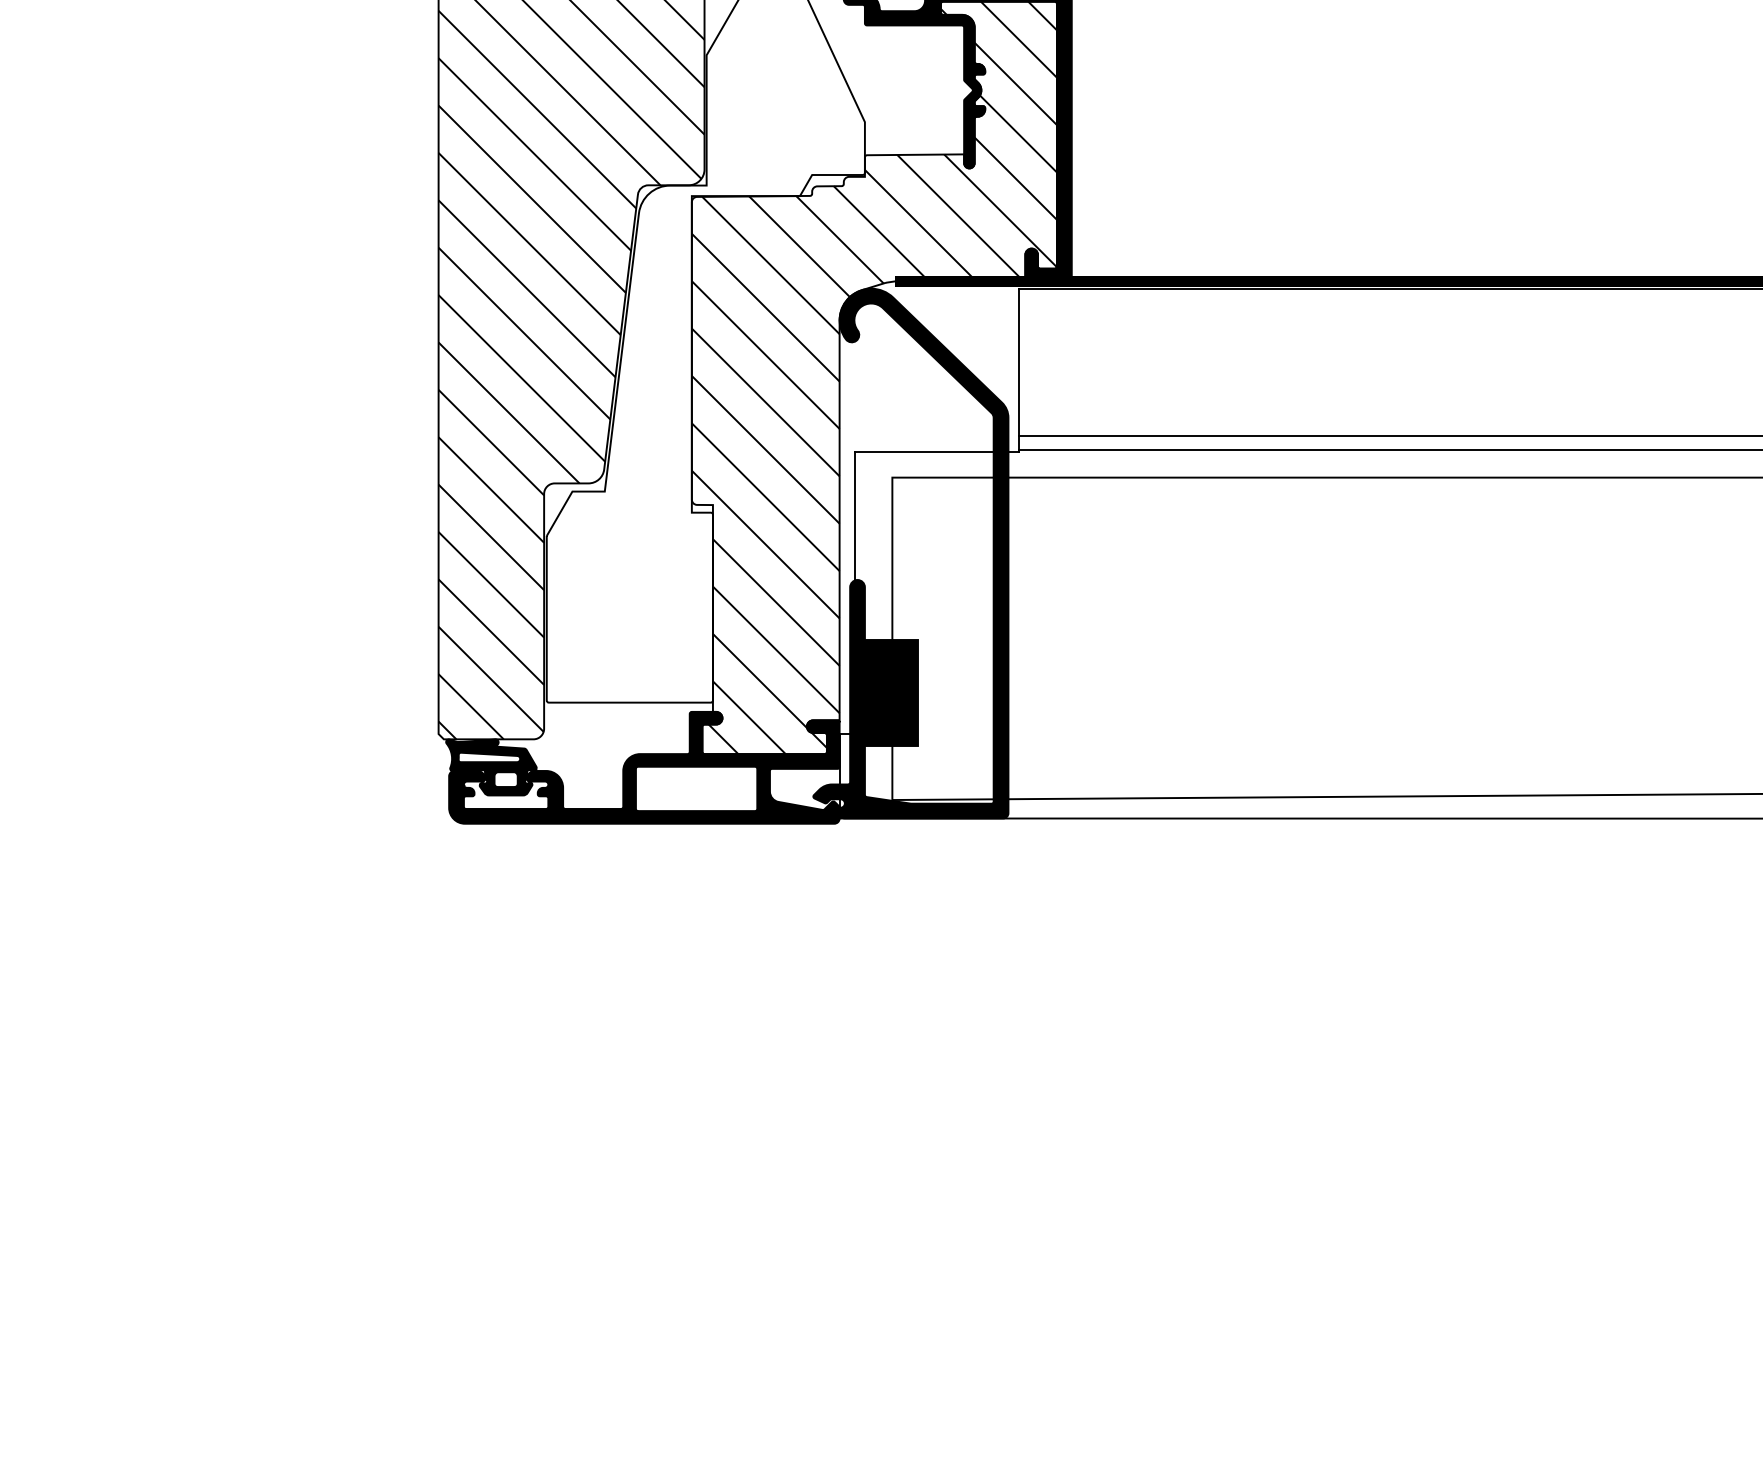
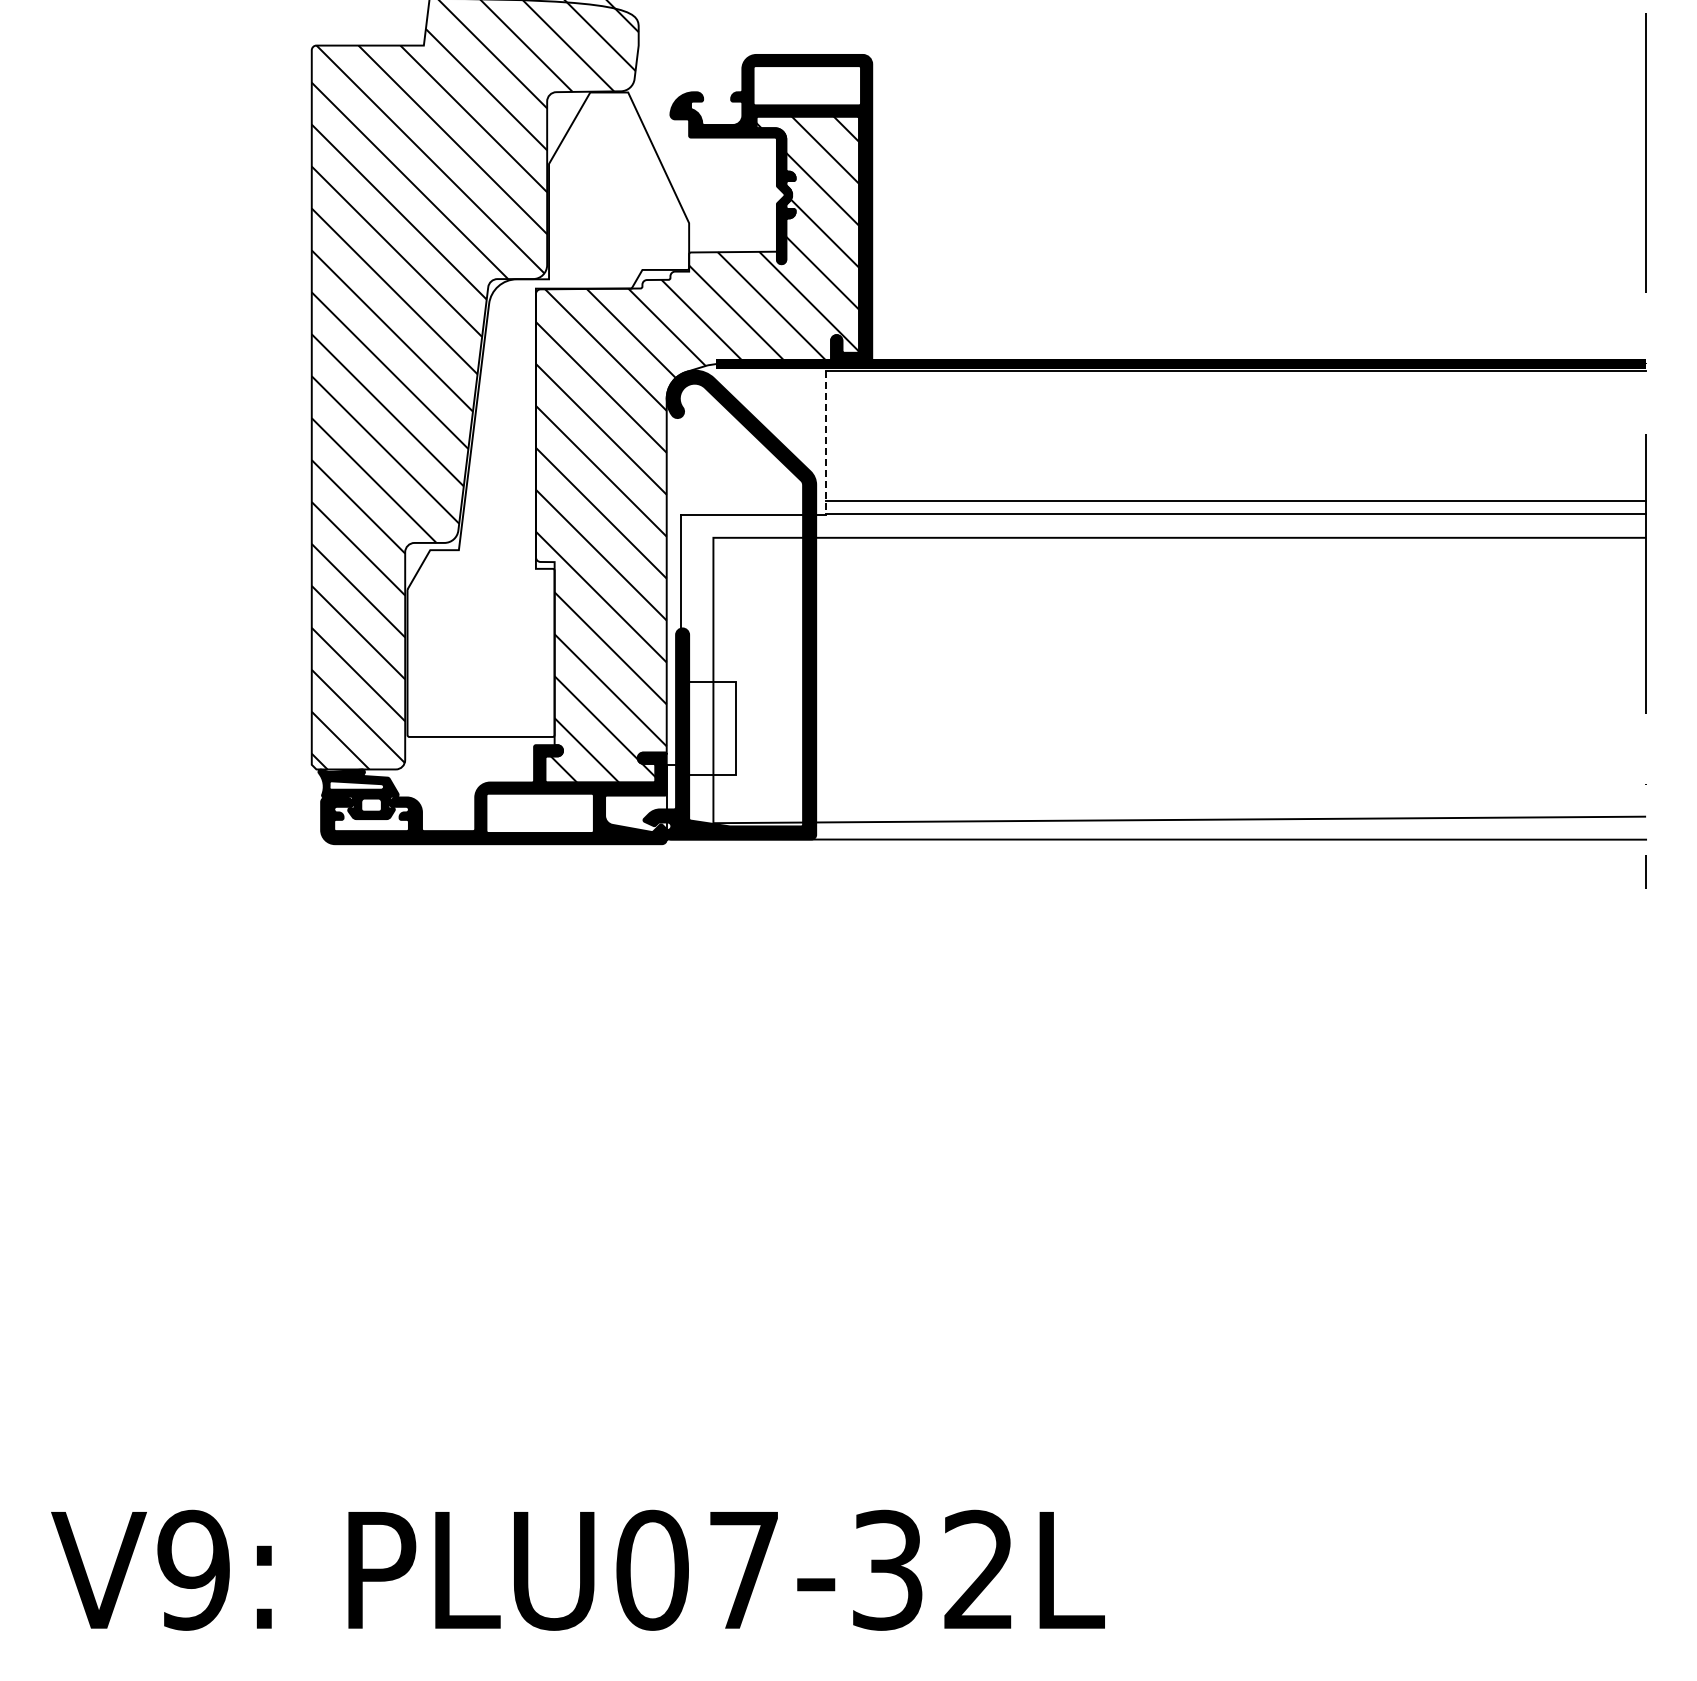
line: (1018, 371) -> (825, 443), solid -> dashed
fill: (891, 693) -> (712, 728), removed

